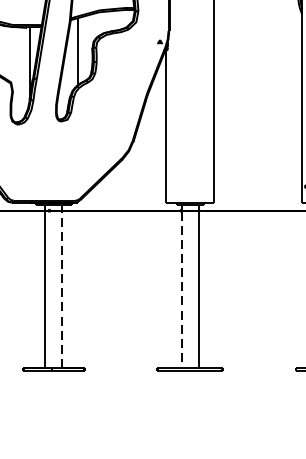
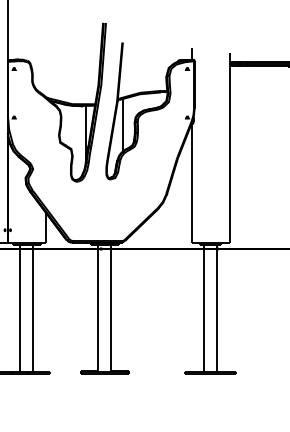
line: (62, 285) -> (111, 307), dashed -> solid
line: (181, 289) -> (204, 310), dashed -> solid

